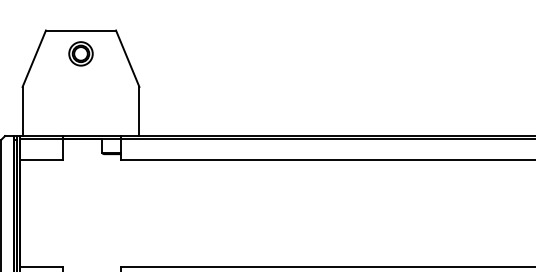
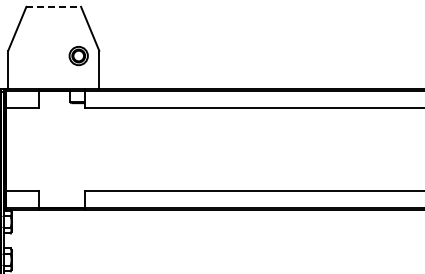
line: (81, 30) -> (54, 6), solid -> dashed
part: (80, 54) -> (78, 56), moved

